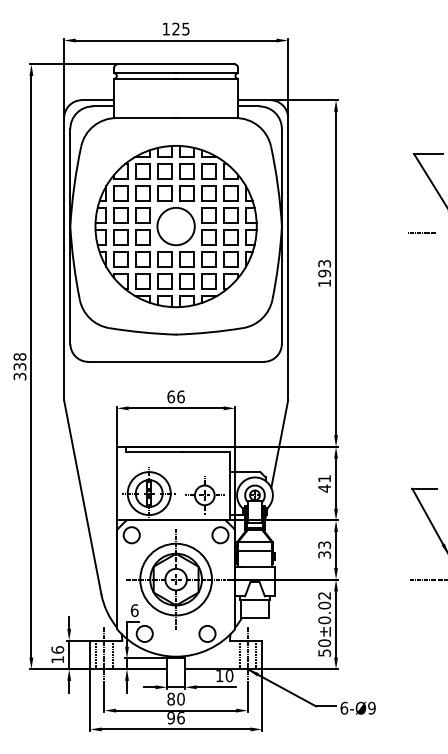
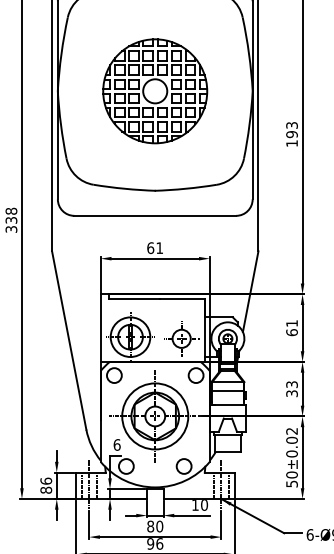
part: (175, 226) -> (154, 91), size x0.7
text: (180, 396) -> (159, 247), 66 -> 61
text: (324, 488) -> (291, 332), 41 -> 61
text: (57, 659) -> (45, 490), 16 -> 86

